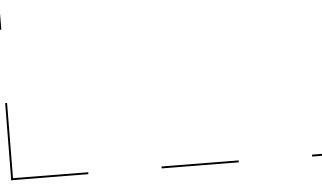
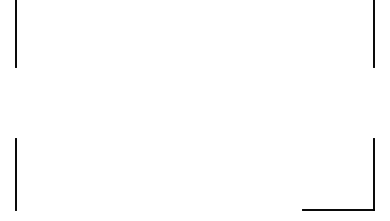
line: (199, 164) -> (194, 210), removed
line: (49, 176) -> (51, 210), removed

